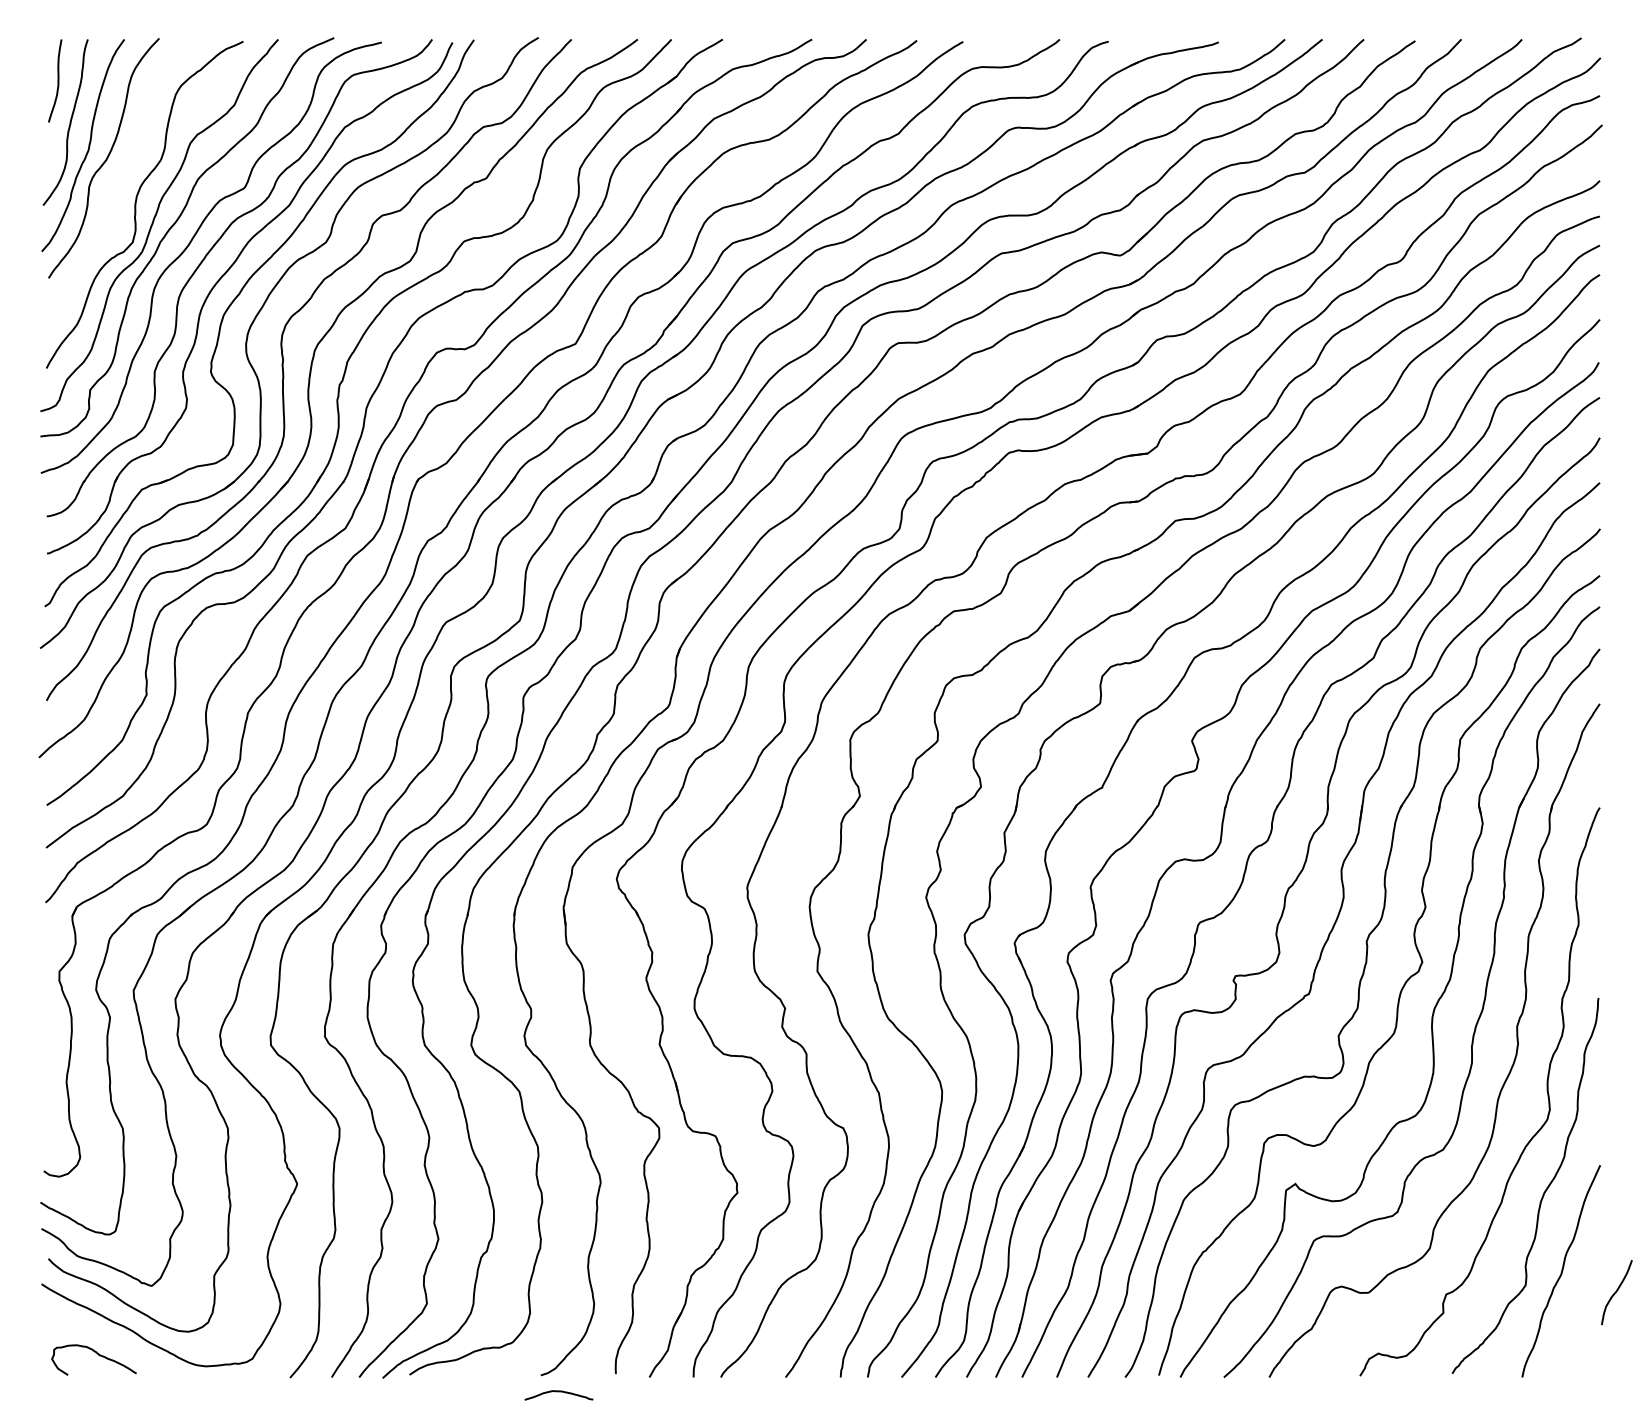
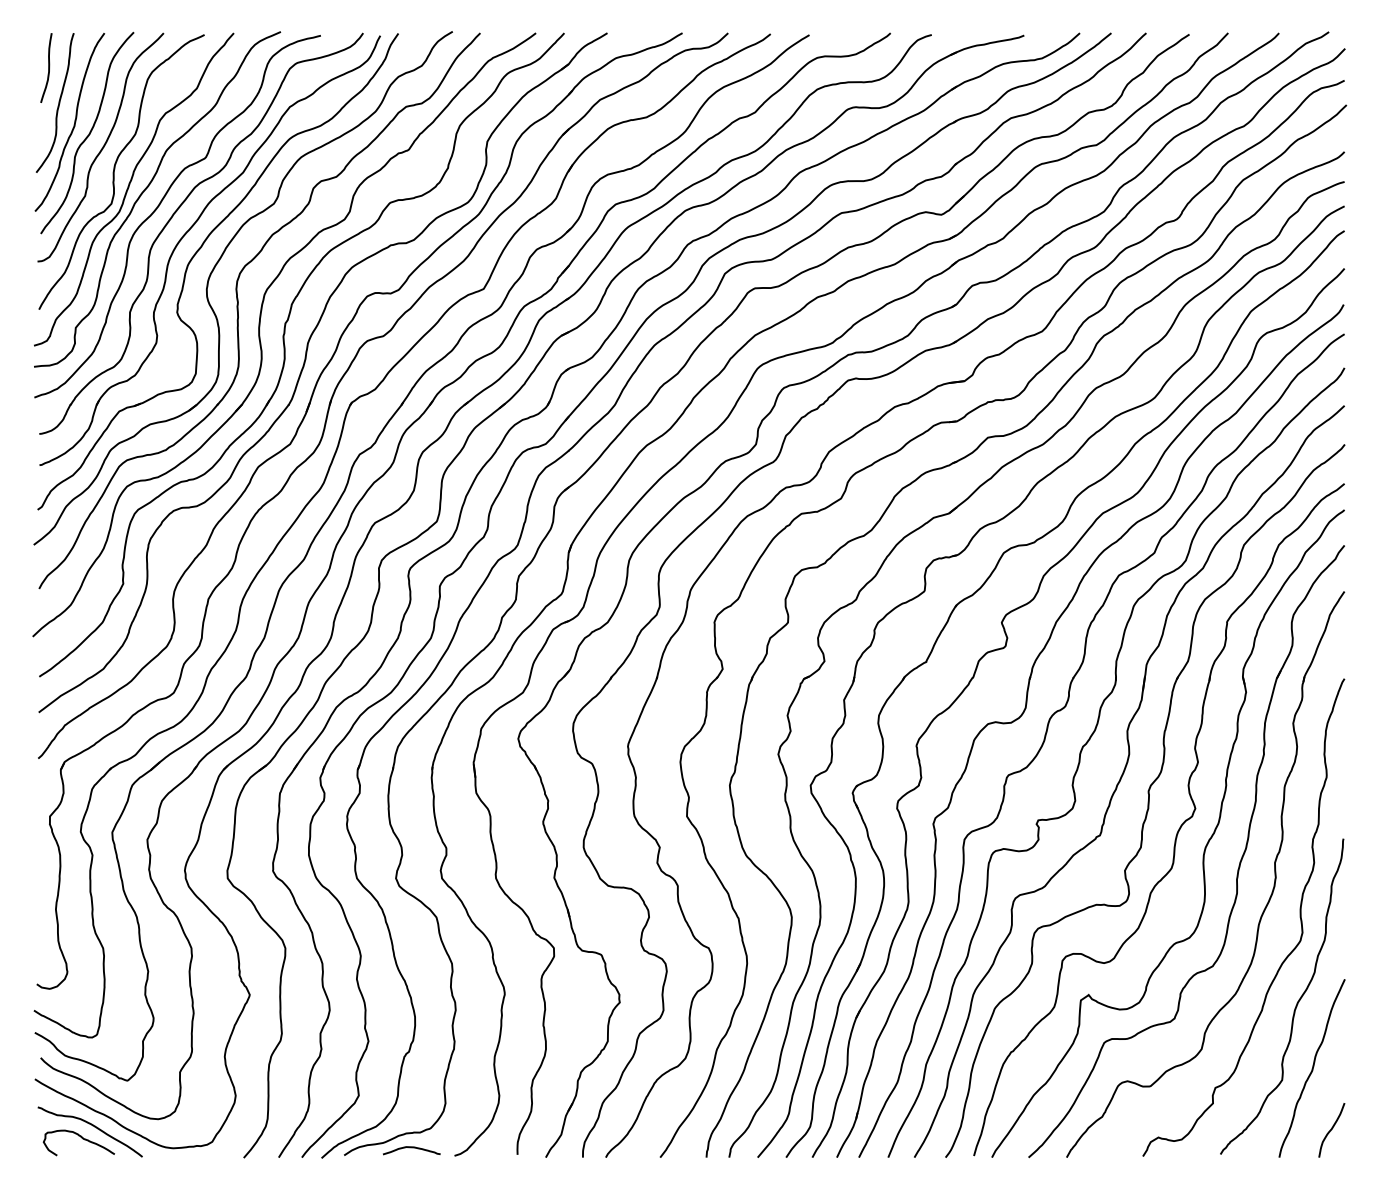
curve: (120, 176) -> (101, 148), added
curve: (1616, 1292) -> (1331, 1130), moved
curve: (110, 1340) -> (92, 1126), added
curve: (558, 1392) -> (411, 1148), moved

